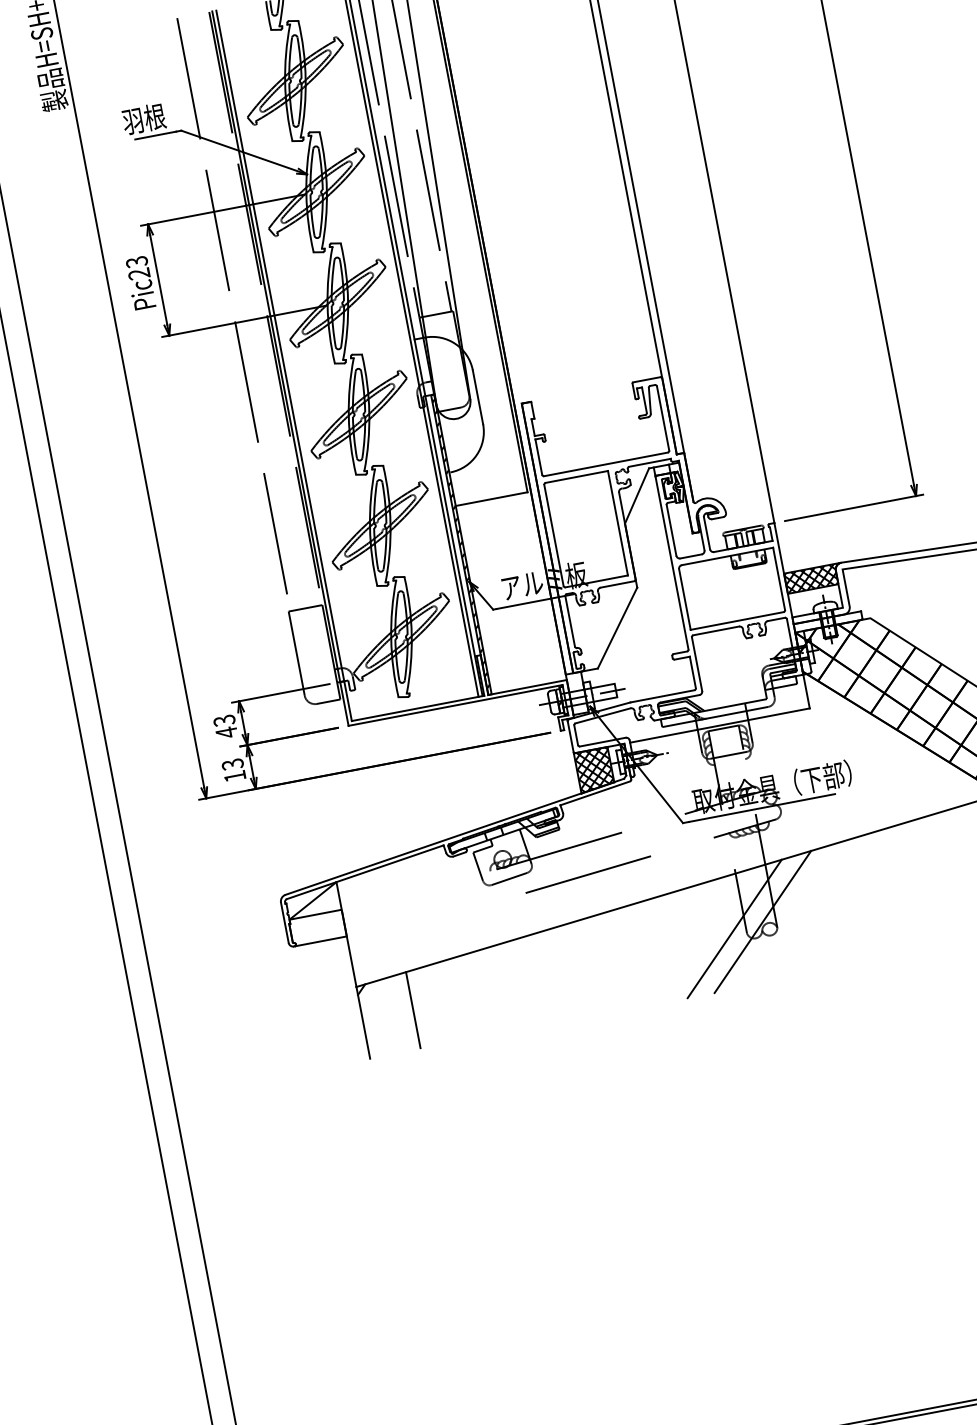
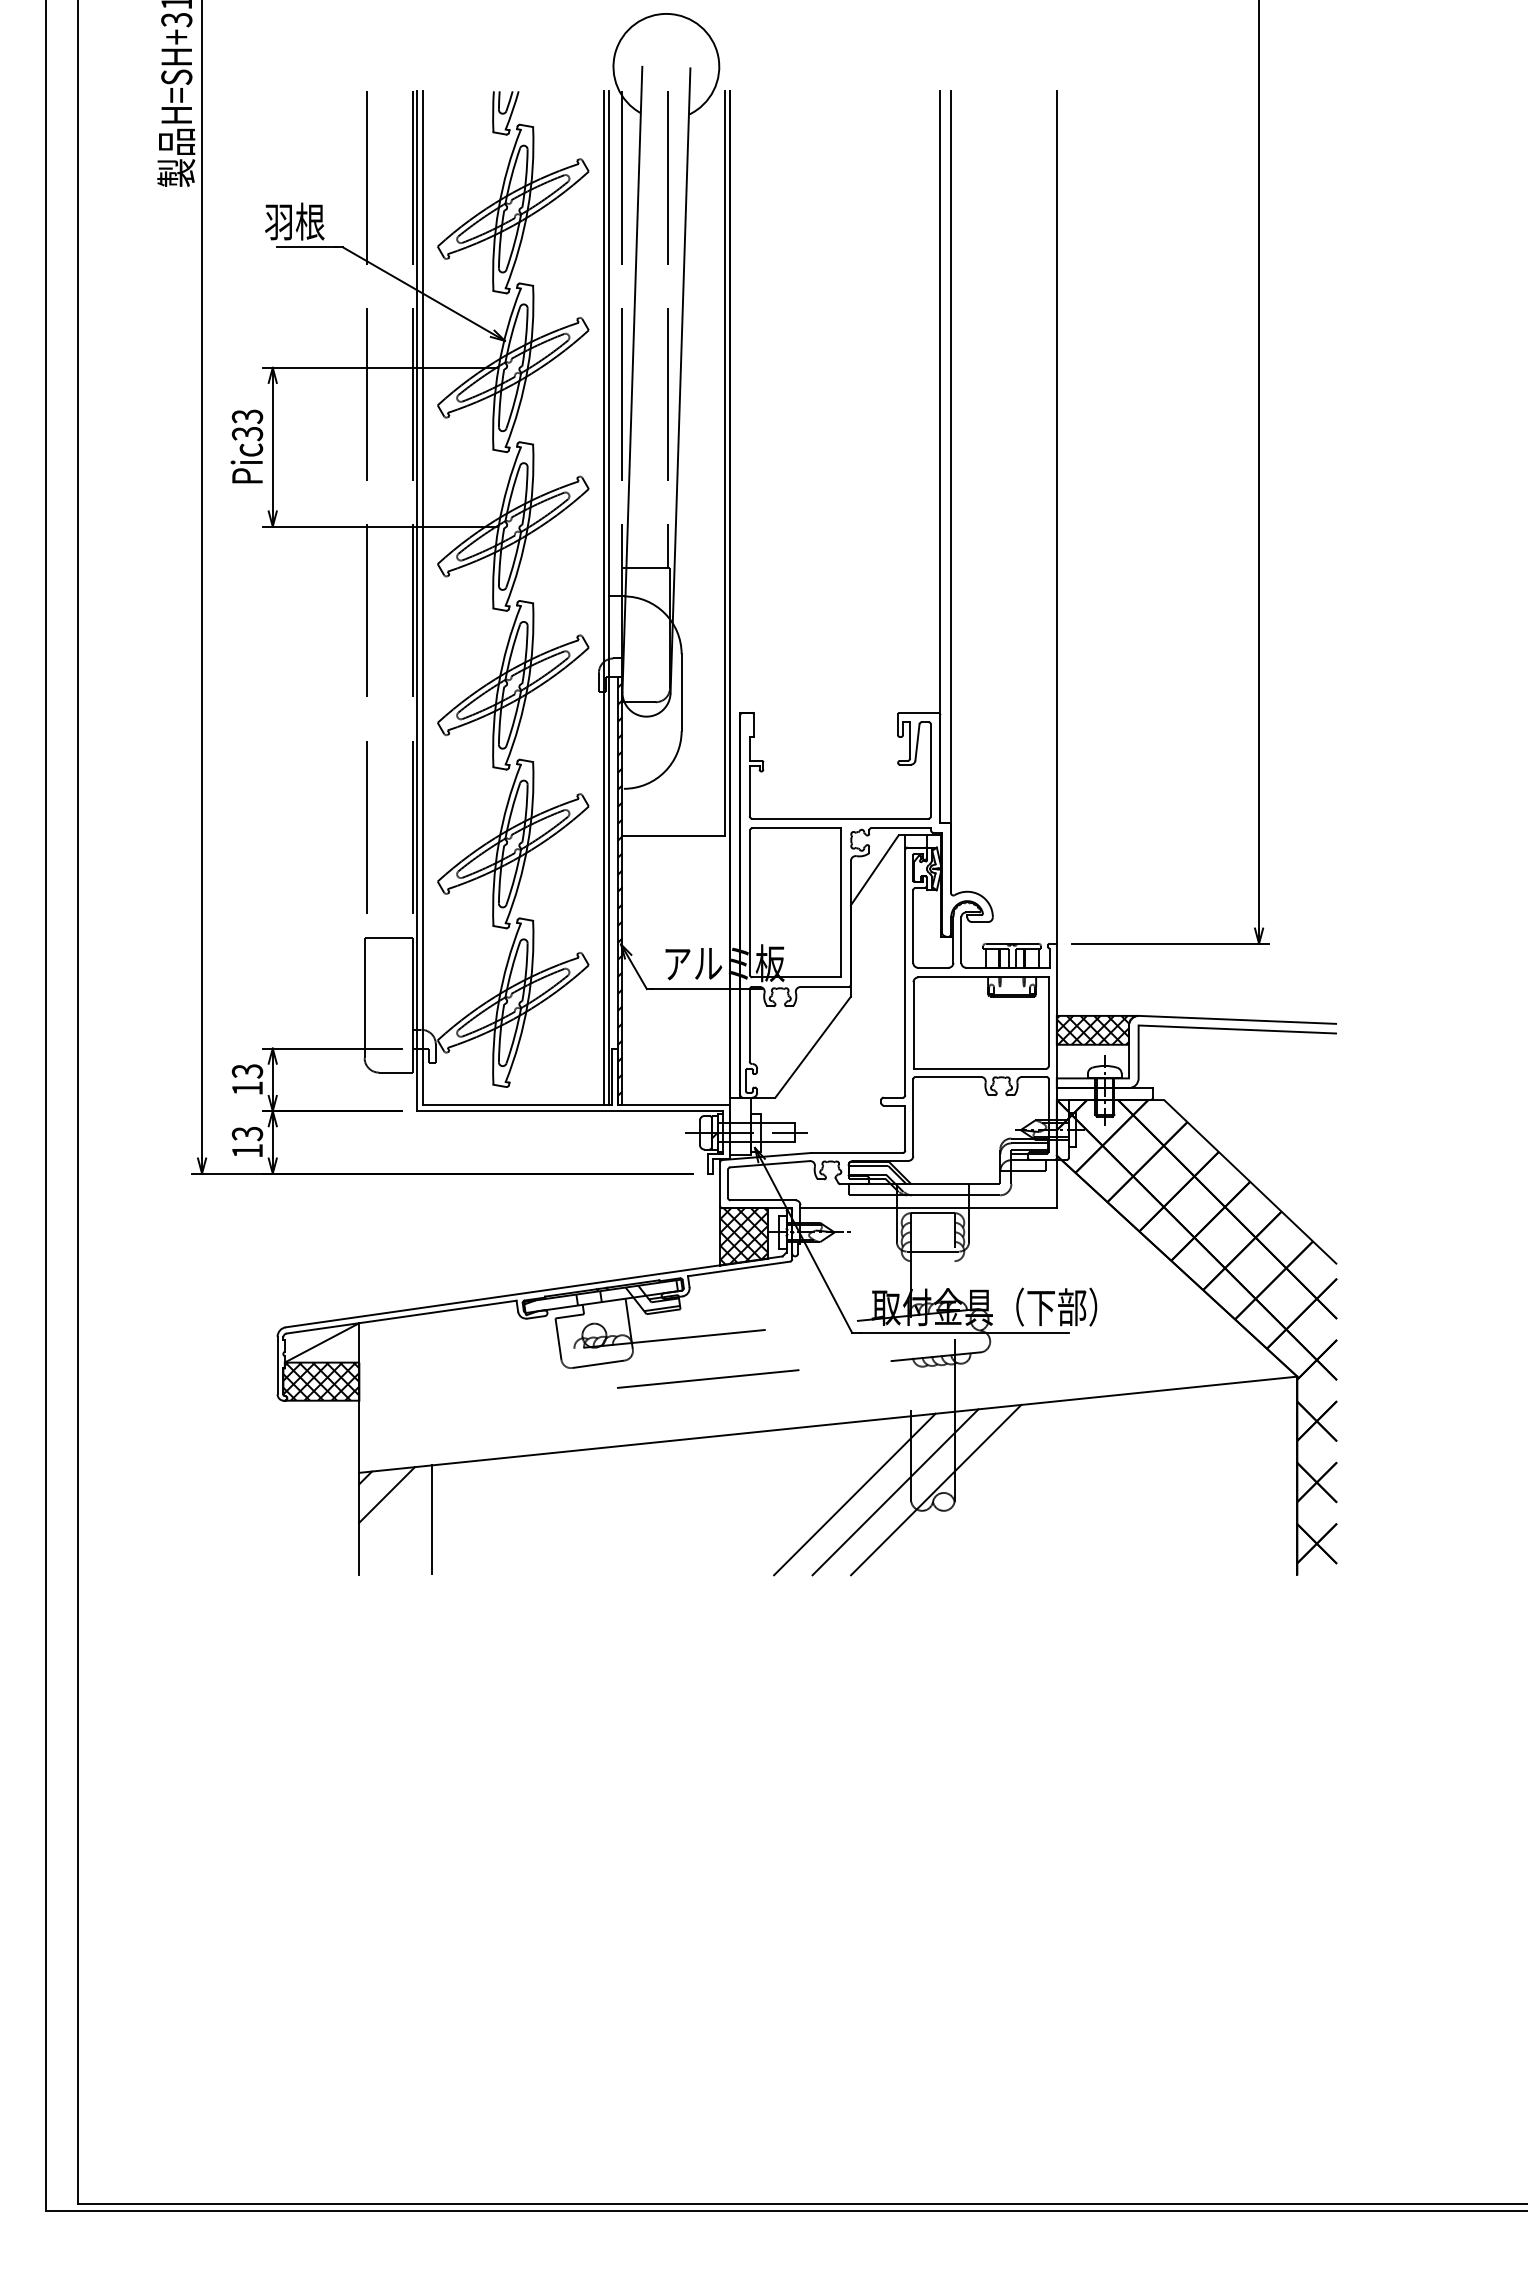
text: (139, 273) -> (247, 433), Pic23 -> Pic33
text: (226, 732) -> (247, 1088), 43 -> 13
hatch: (317, 928) -> (321, 1381), added
line: (706, 935) -> (854, 1494), added
line: (378, 998) -> (386, 1494), added

